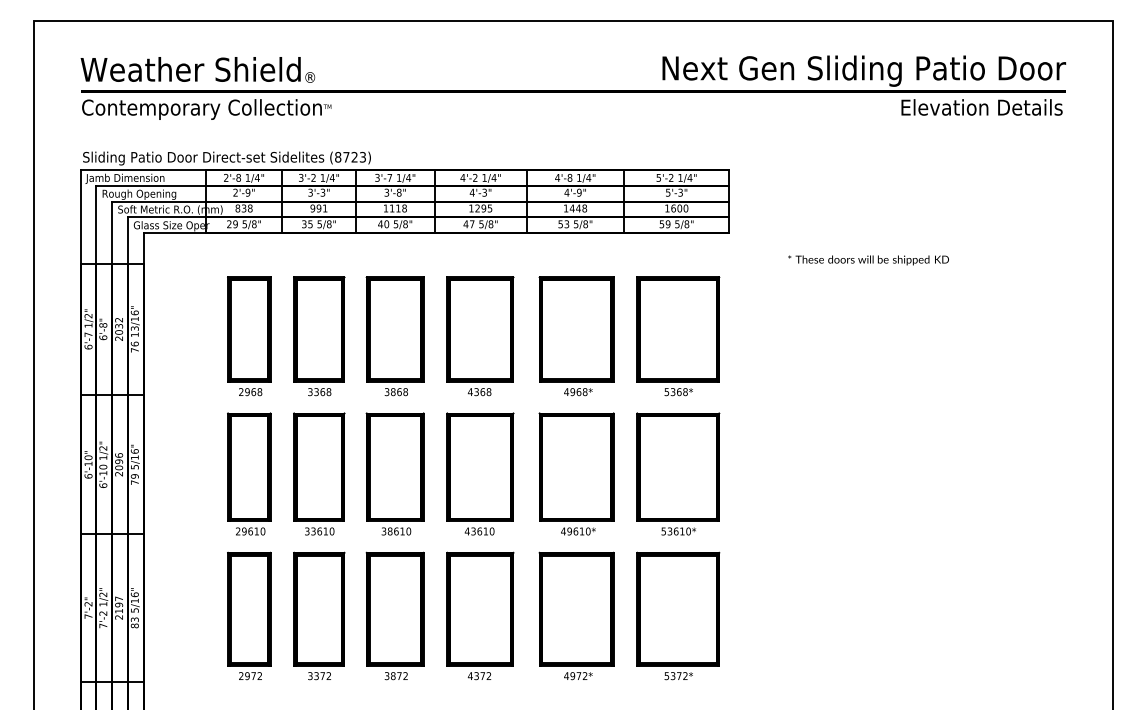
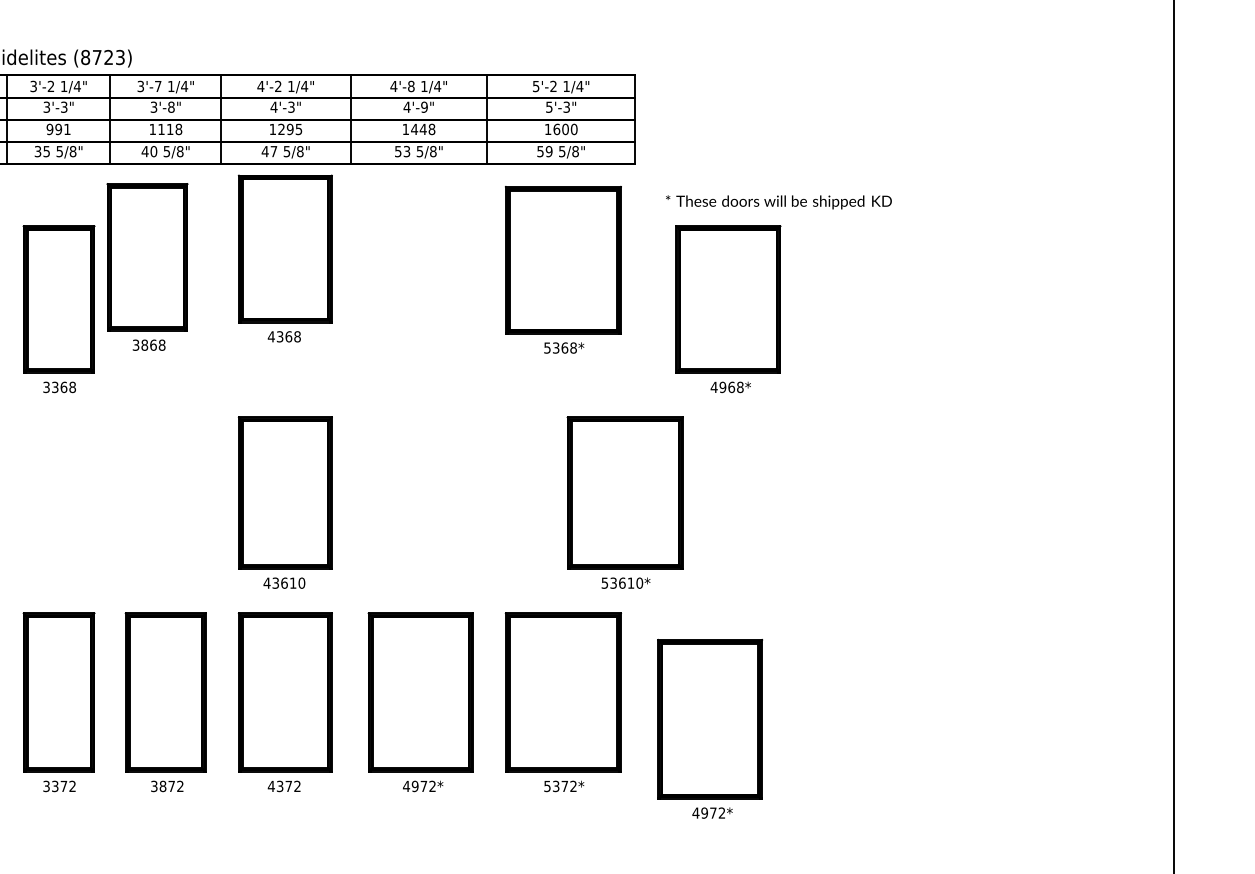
text: (868, 260) -> (778, 202), moved
part: (394, 336) -> (146, 267), moved
part: (480, 336) -> (285, 258), moved
part: (576, 336) -> (728, 309), moved
part: (678, 336) -> (563, 269), moved
part: (319, 473) -> (59, 501), removed
part: (394, 473) -> (164, 501), removed
part: (576, 473) -> (420, 501), removed
part: (678, 473) -> (625, 501), moved
part: (782, 634) -> (709, 727), added

